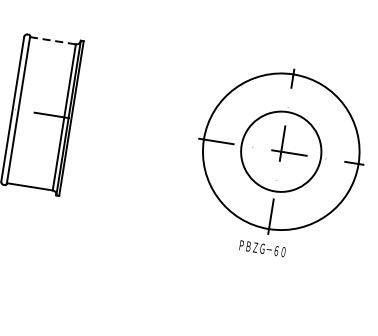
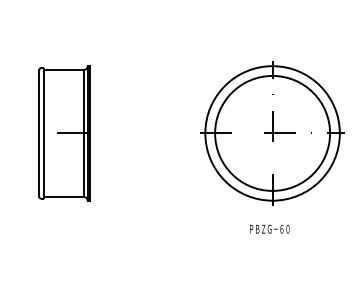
line: (53, 40) -> (64, 69), dashed -> solid
circle: (281, 150) -> (272, 132), size x1.67
text: (262, 247) -> (269, 228), moved

